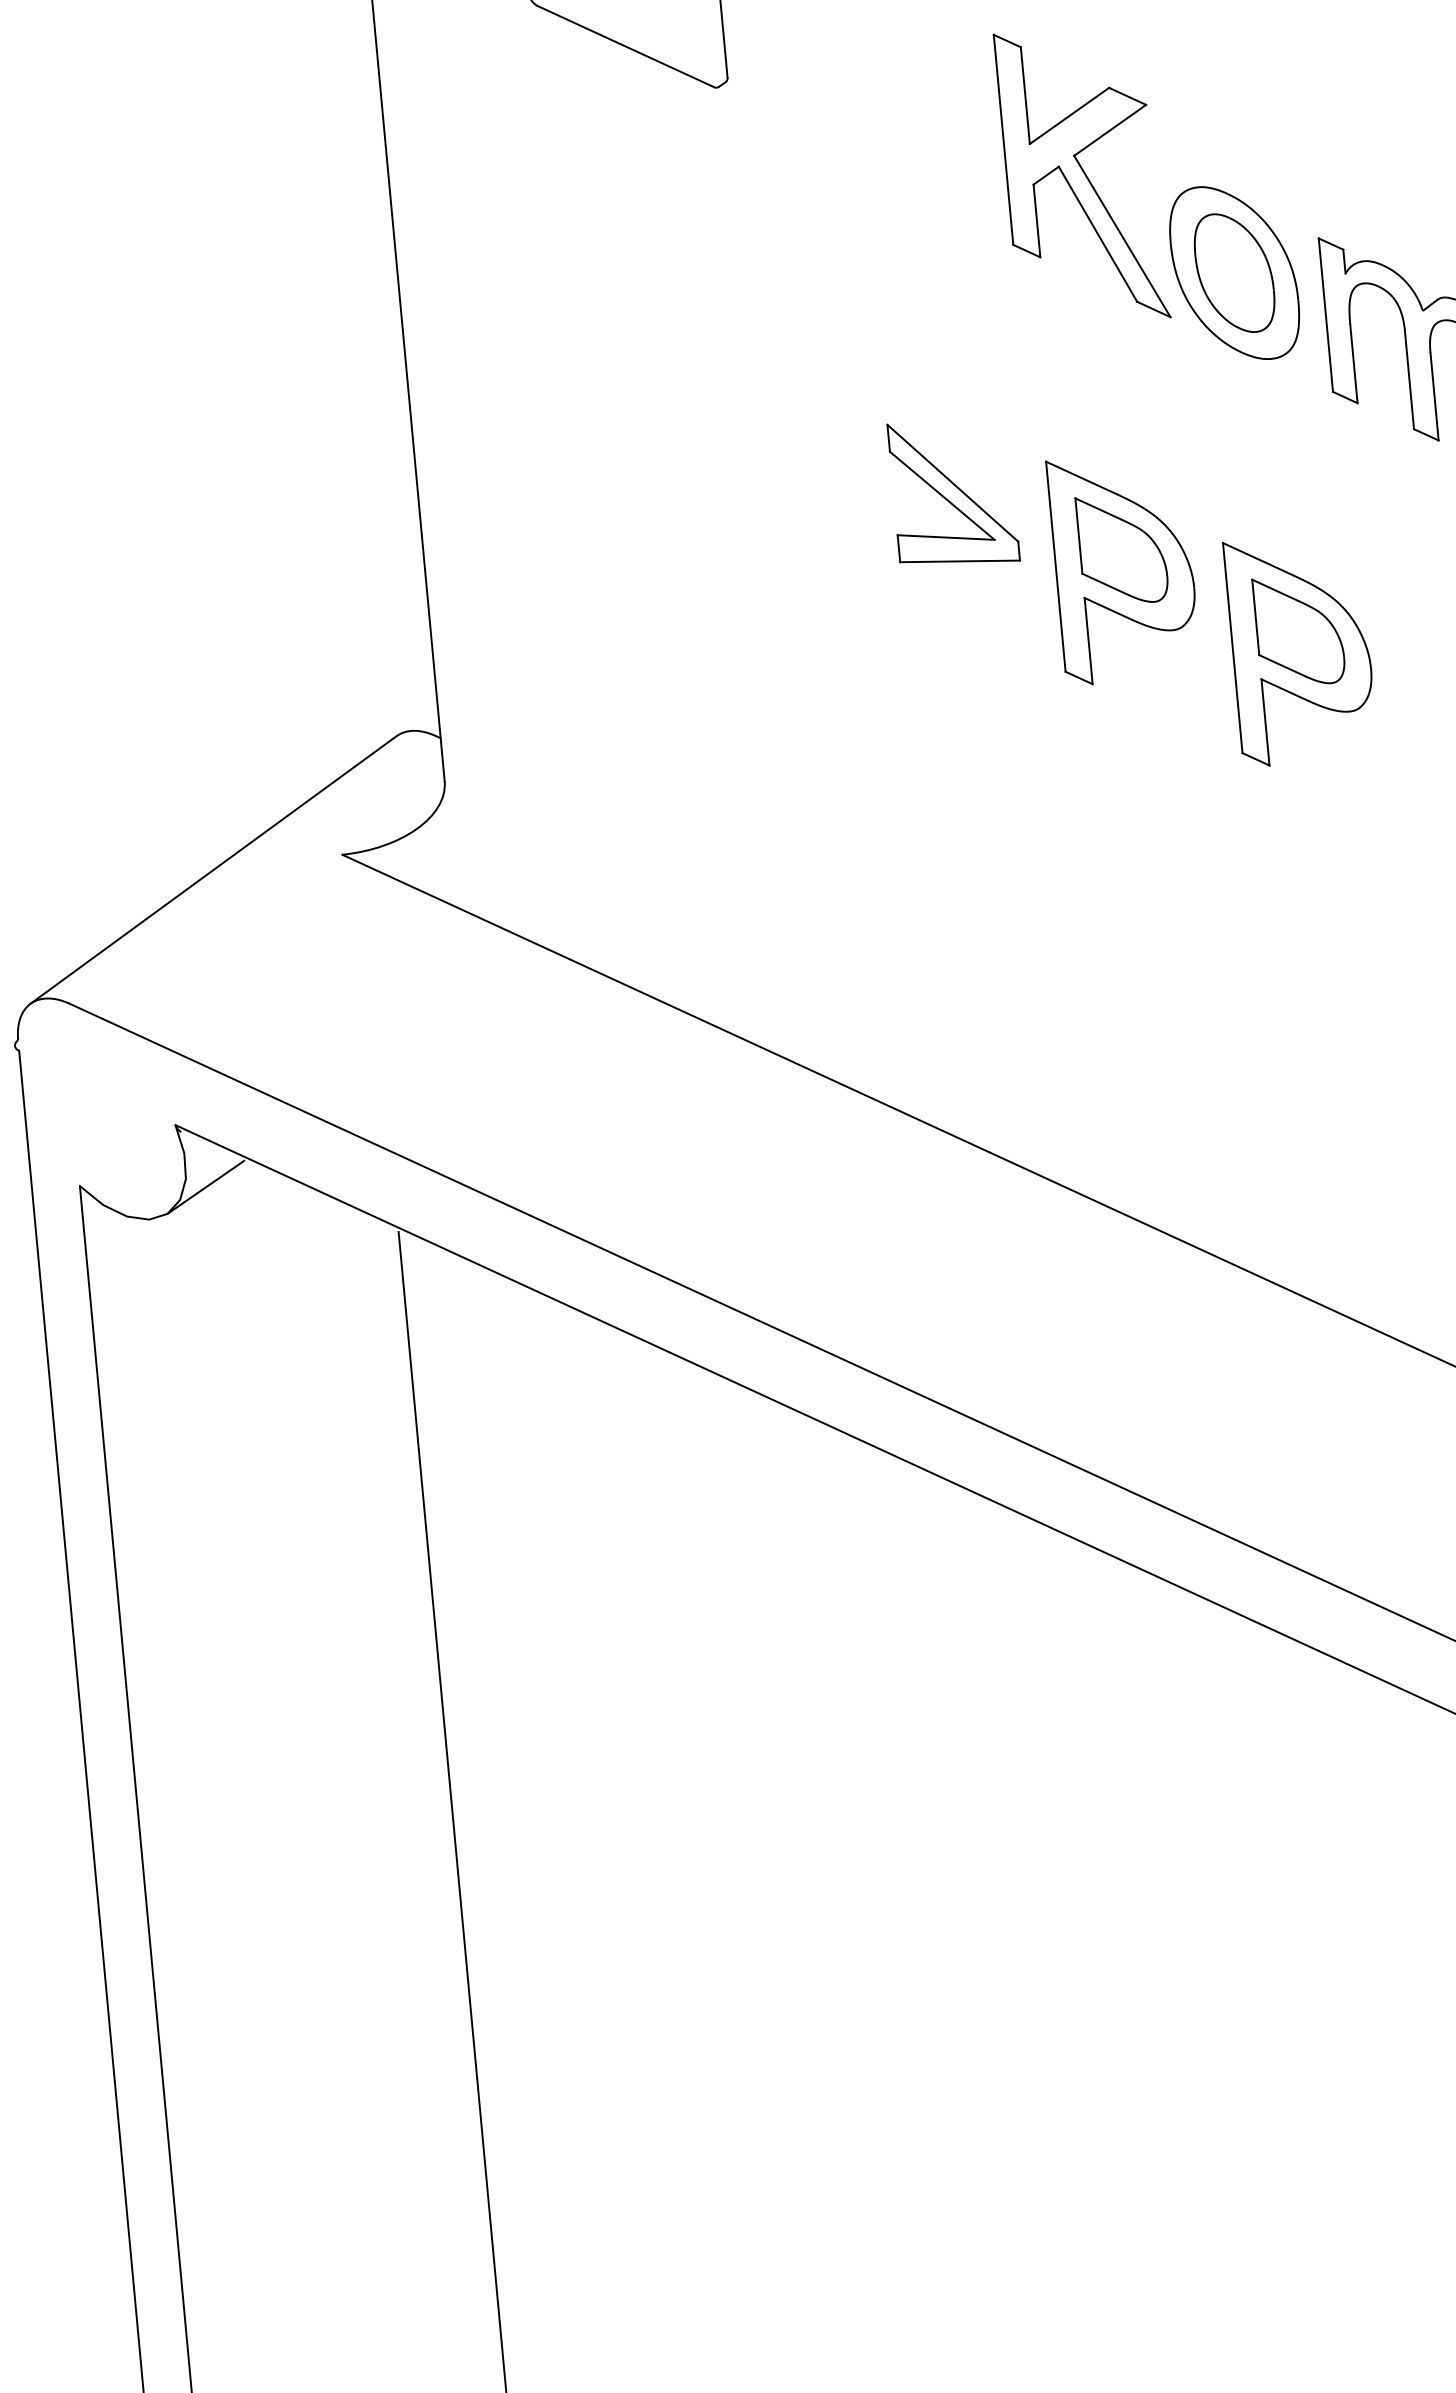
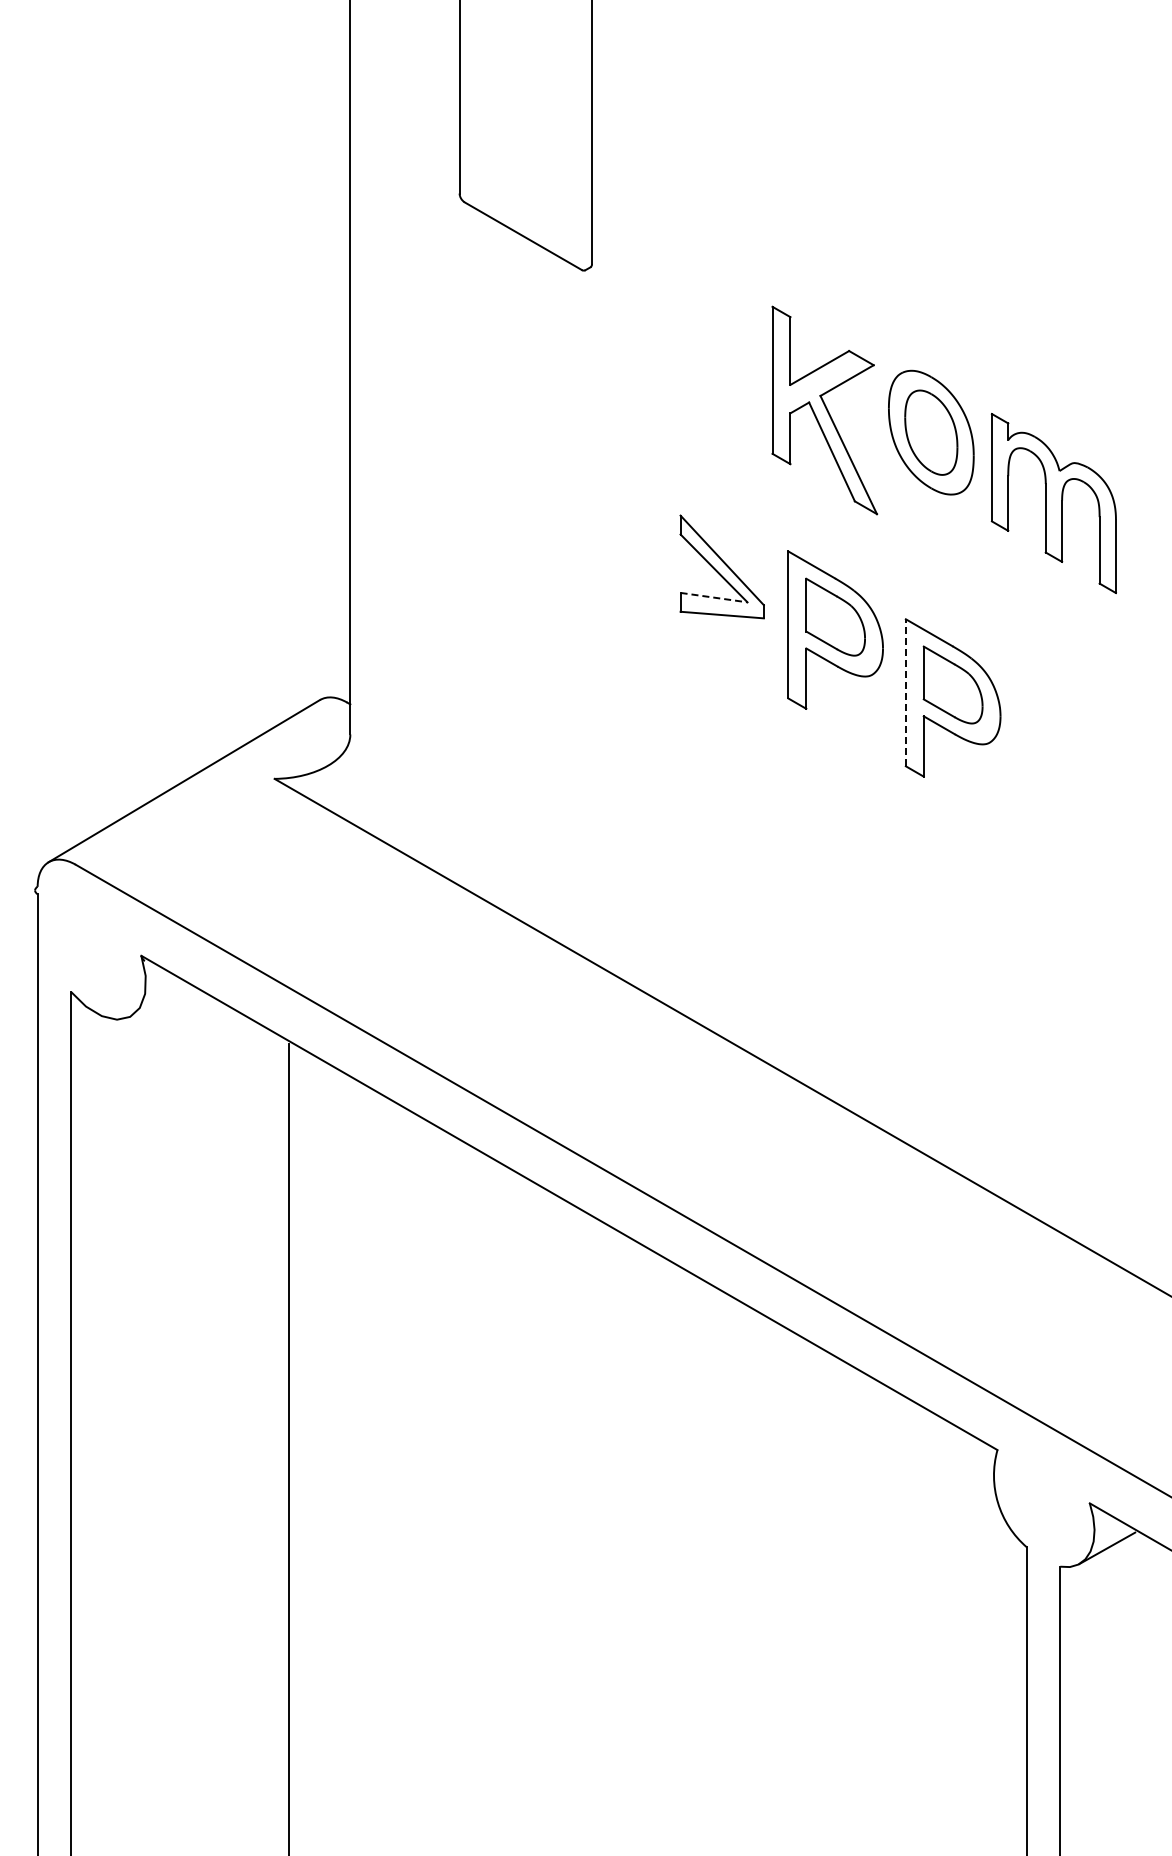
part: (1081, 176) -> (824, 410), moved
line: (946, 537) -> (714, 597), solid -> dashed
line: (1232, 647) -> (905, 692), solid -> dashed
line: (205, 1186) -> (158, 1000), removed

